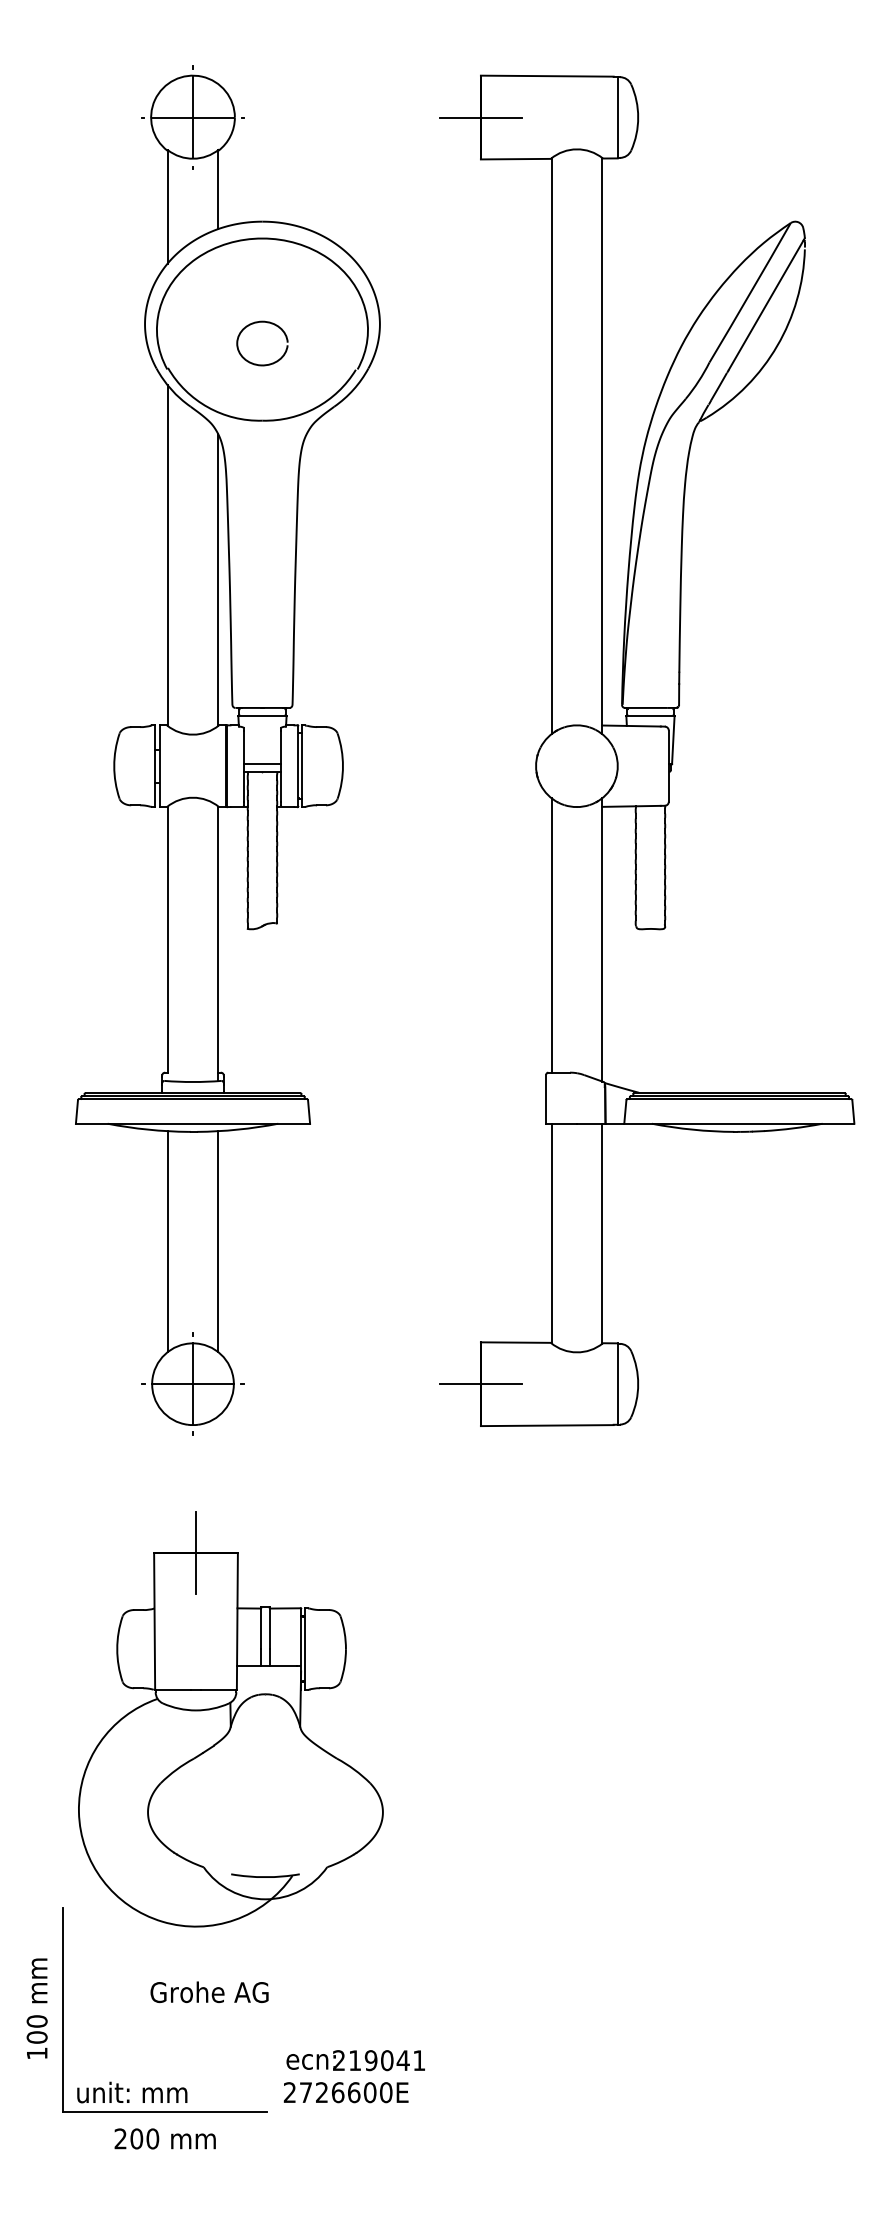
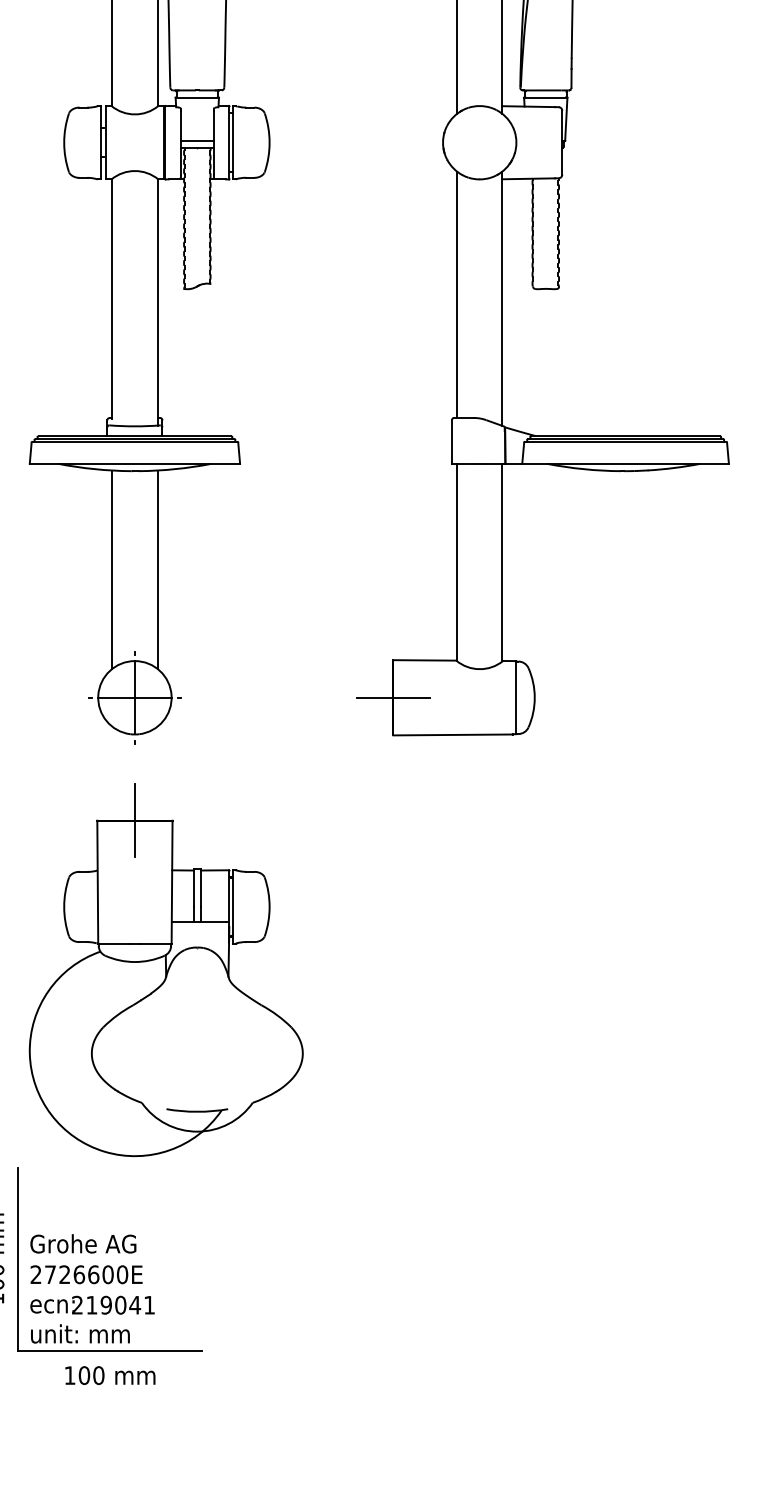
part: (230, 1719) -> (165, 970), moved
text: (209, 1992) -> (83, 1244), moved
text: (355, 2060) -> (92, 1305), moved
text: (345, 2092) -> (85, 1274), moved
text: (120, 2138) -> (69, 1375), 200 -> 100

